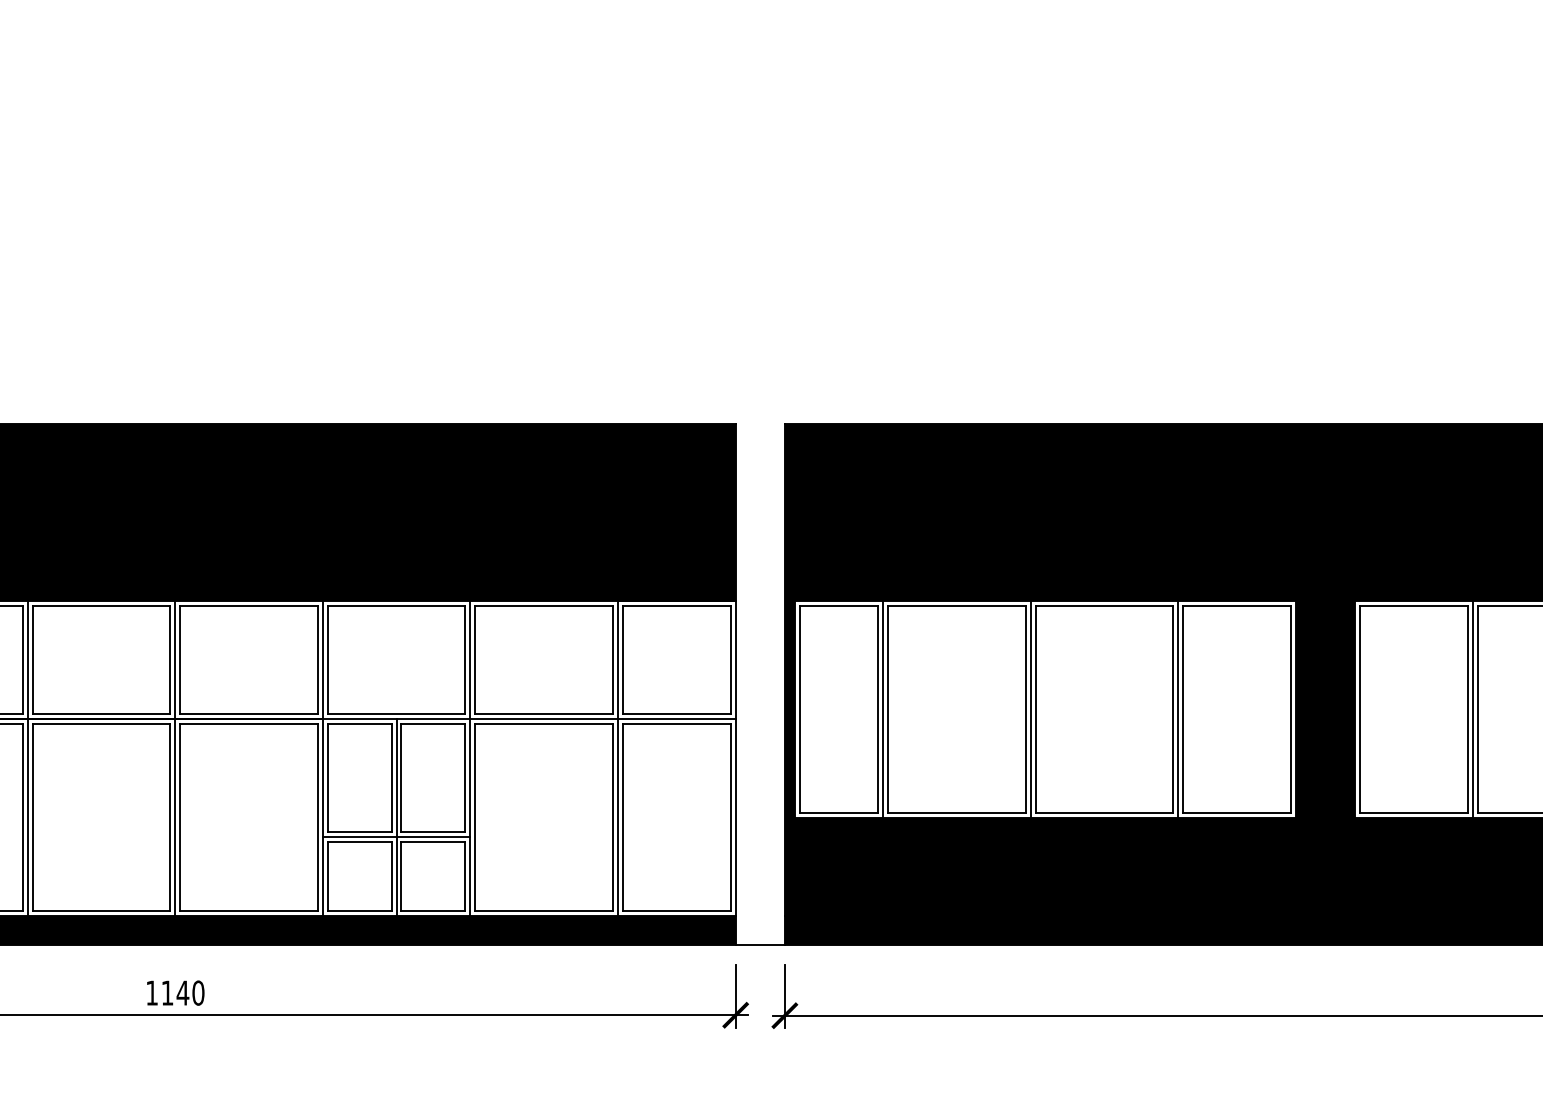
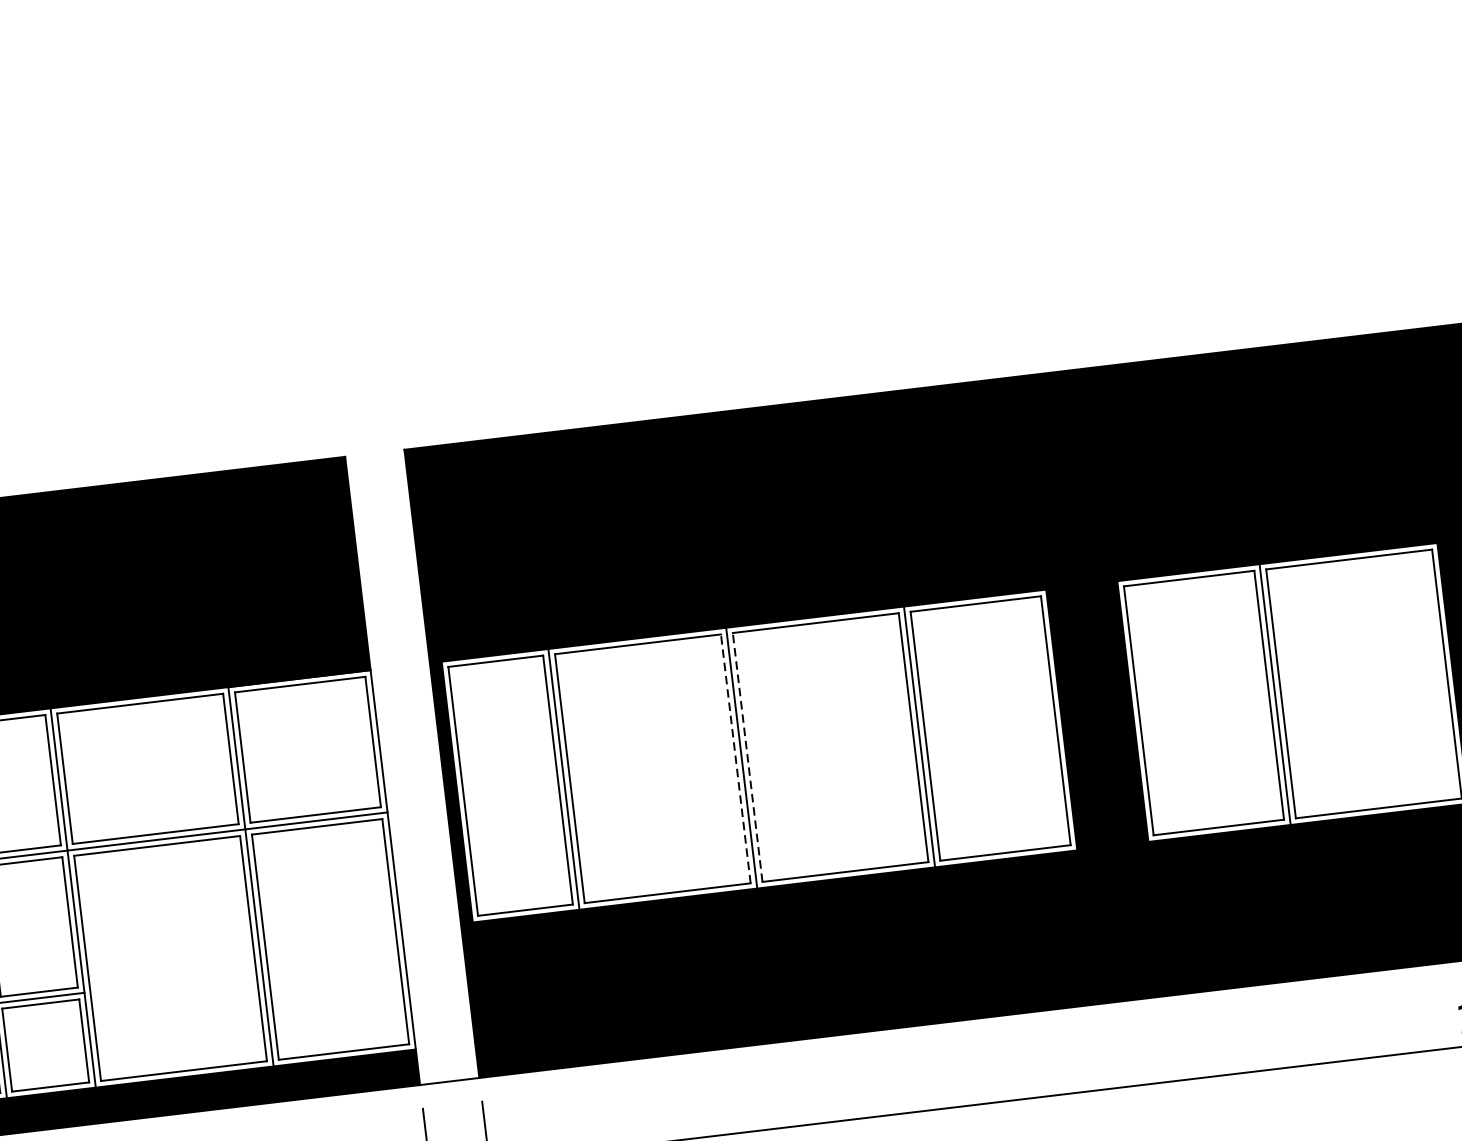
line: (1025, 708) -> (735, 757), solid -> dashed
line: (1035, 708) -> (747, 756), solid -> dashed

